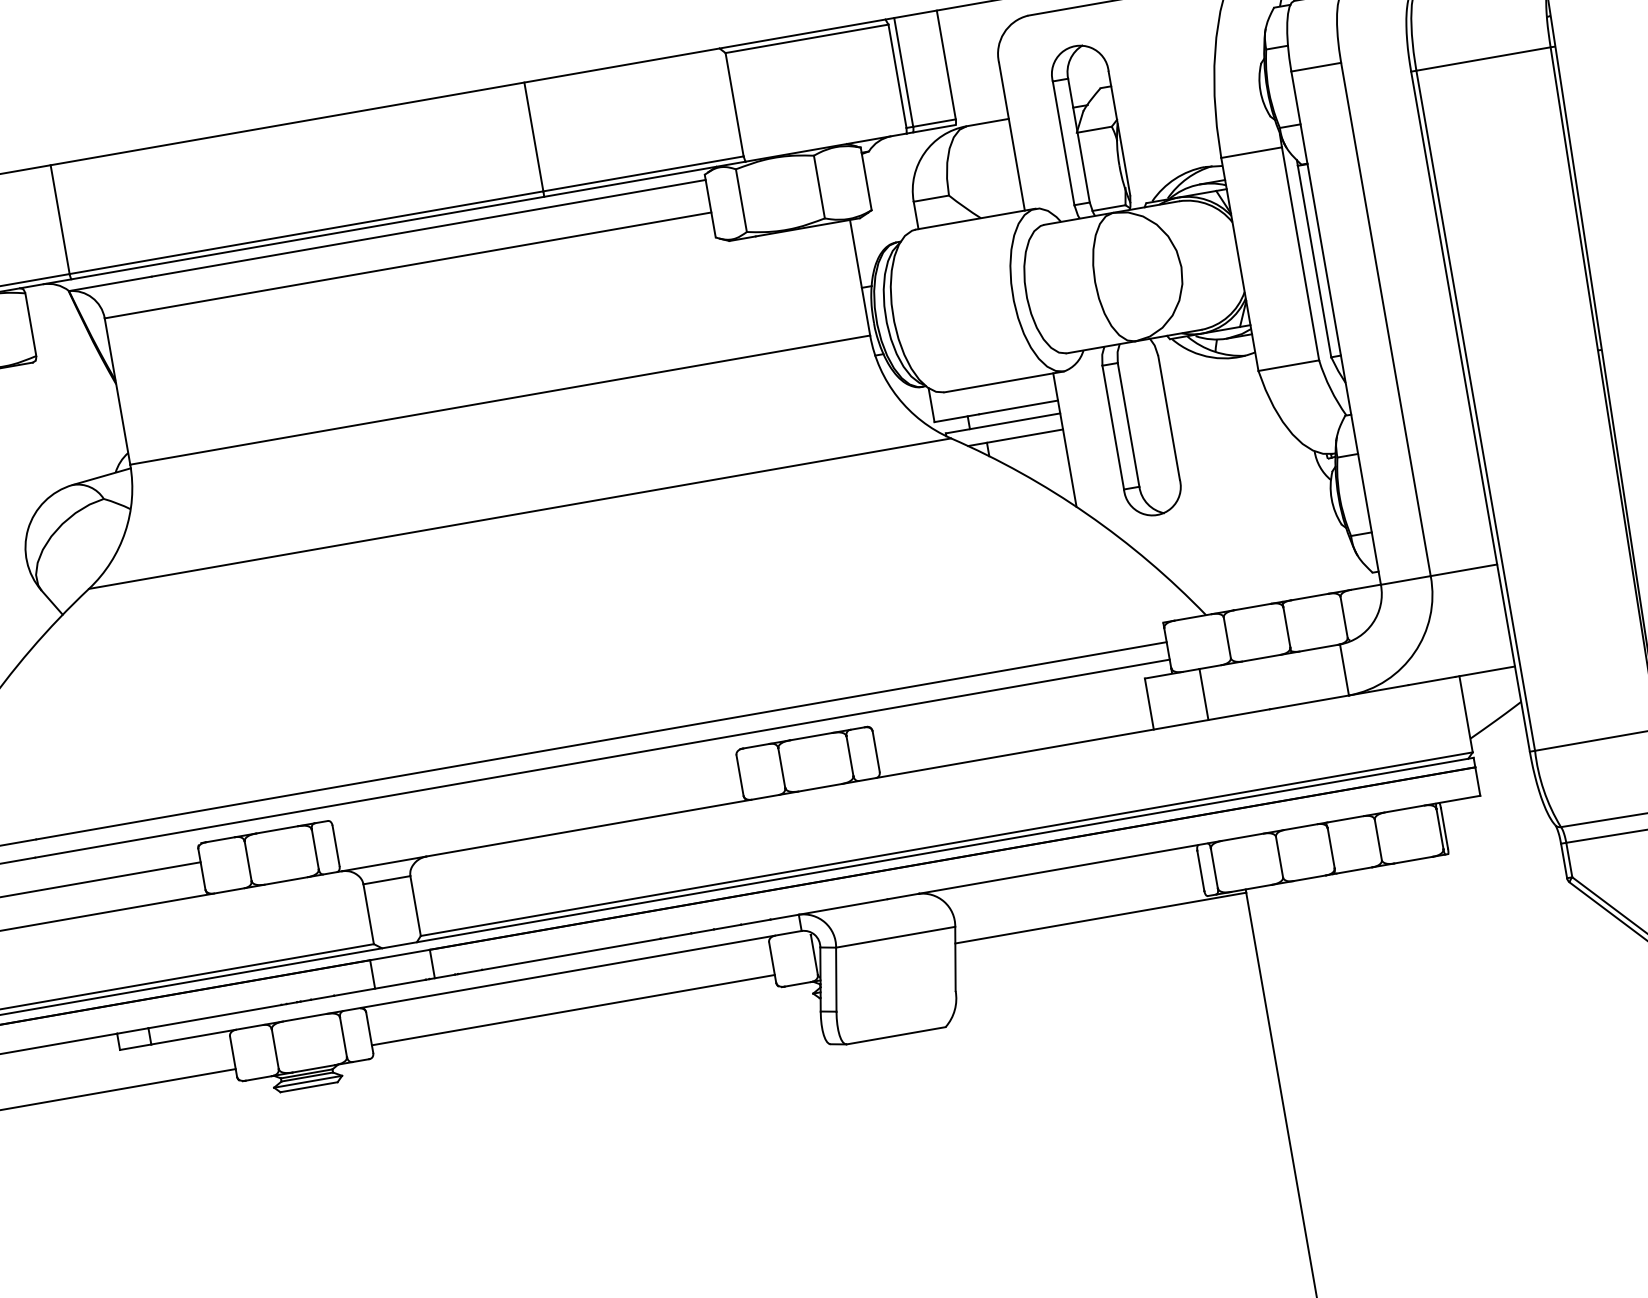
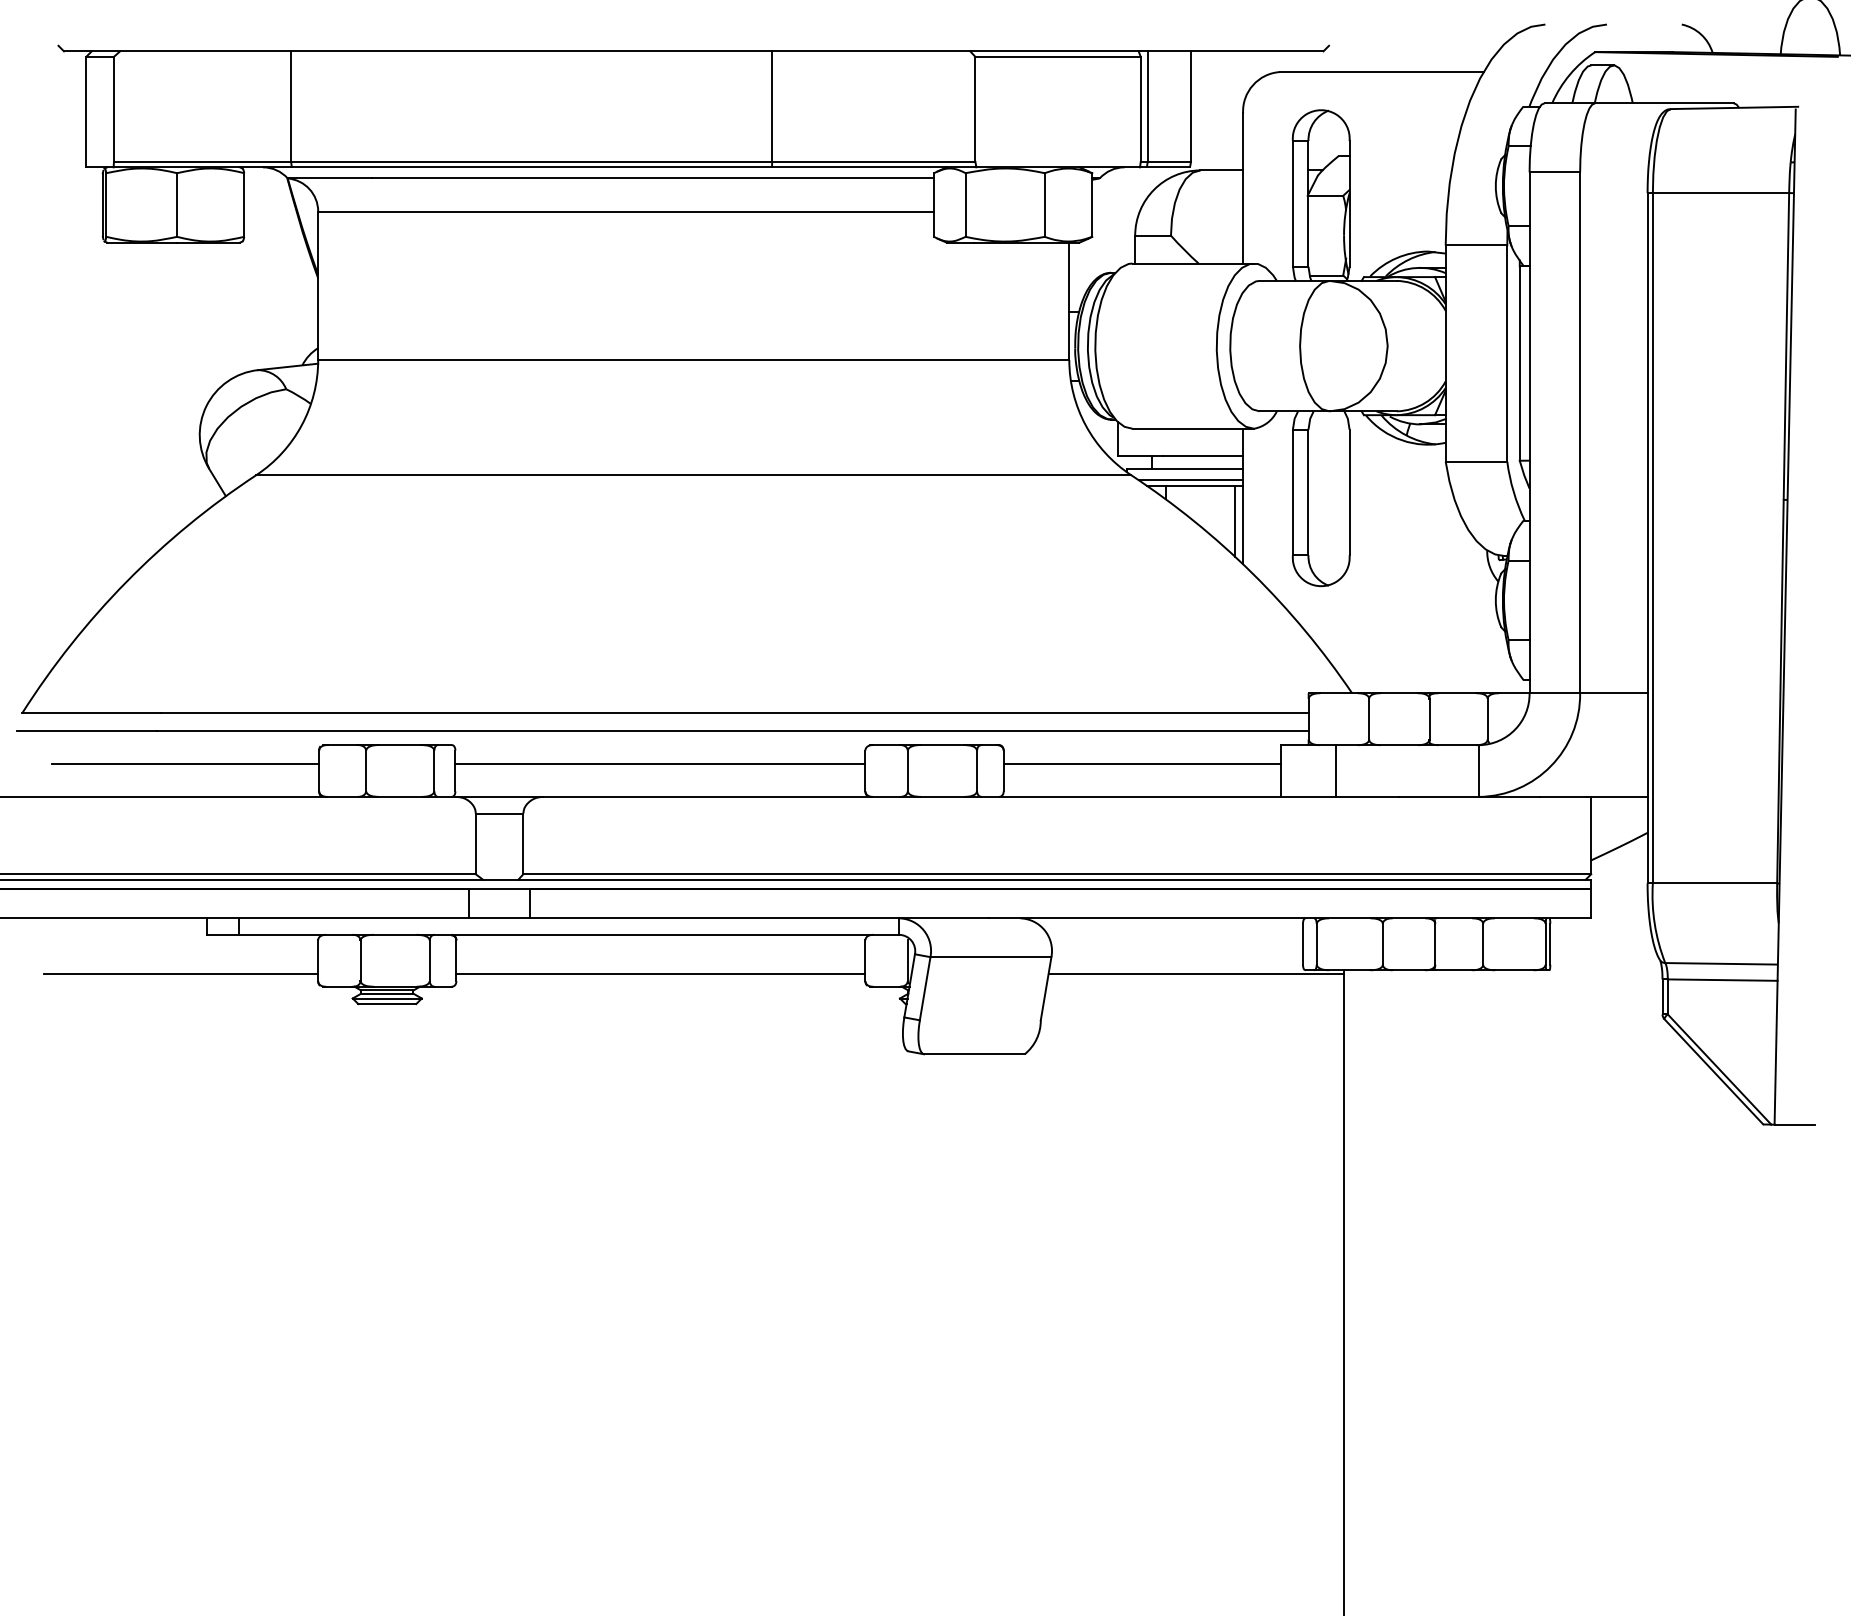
line: (1010, 433) -> (1190, 480), added
line: (1060, 465) -> (1234, 520), added
line: (1010, 720) -> (1141, 763), added
line: (536, 803) -> (660, 763), added

